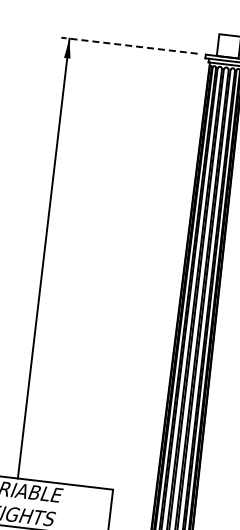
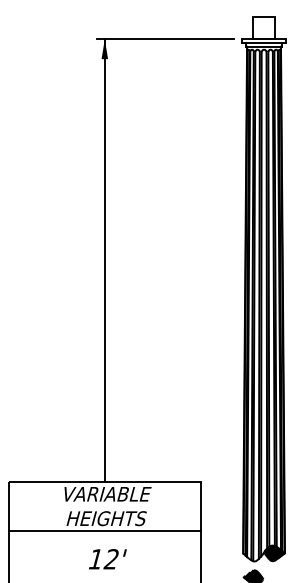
line: (129, 45) -> (165, 39), dashed -> solid

